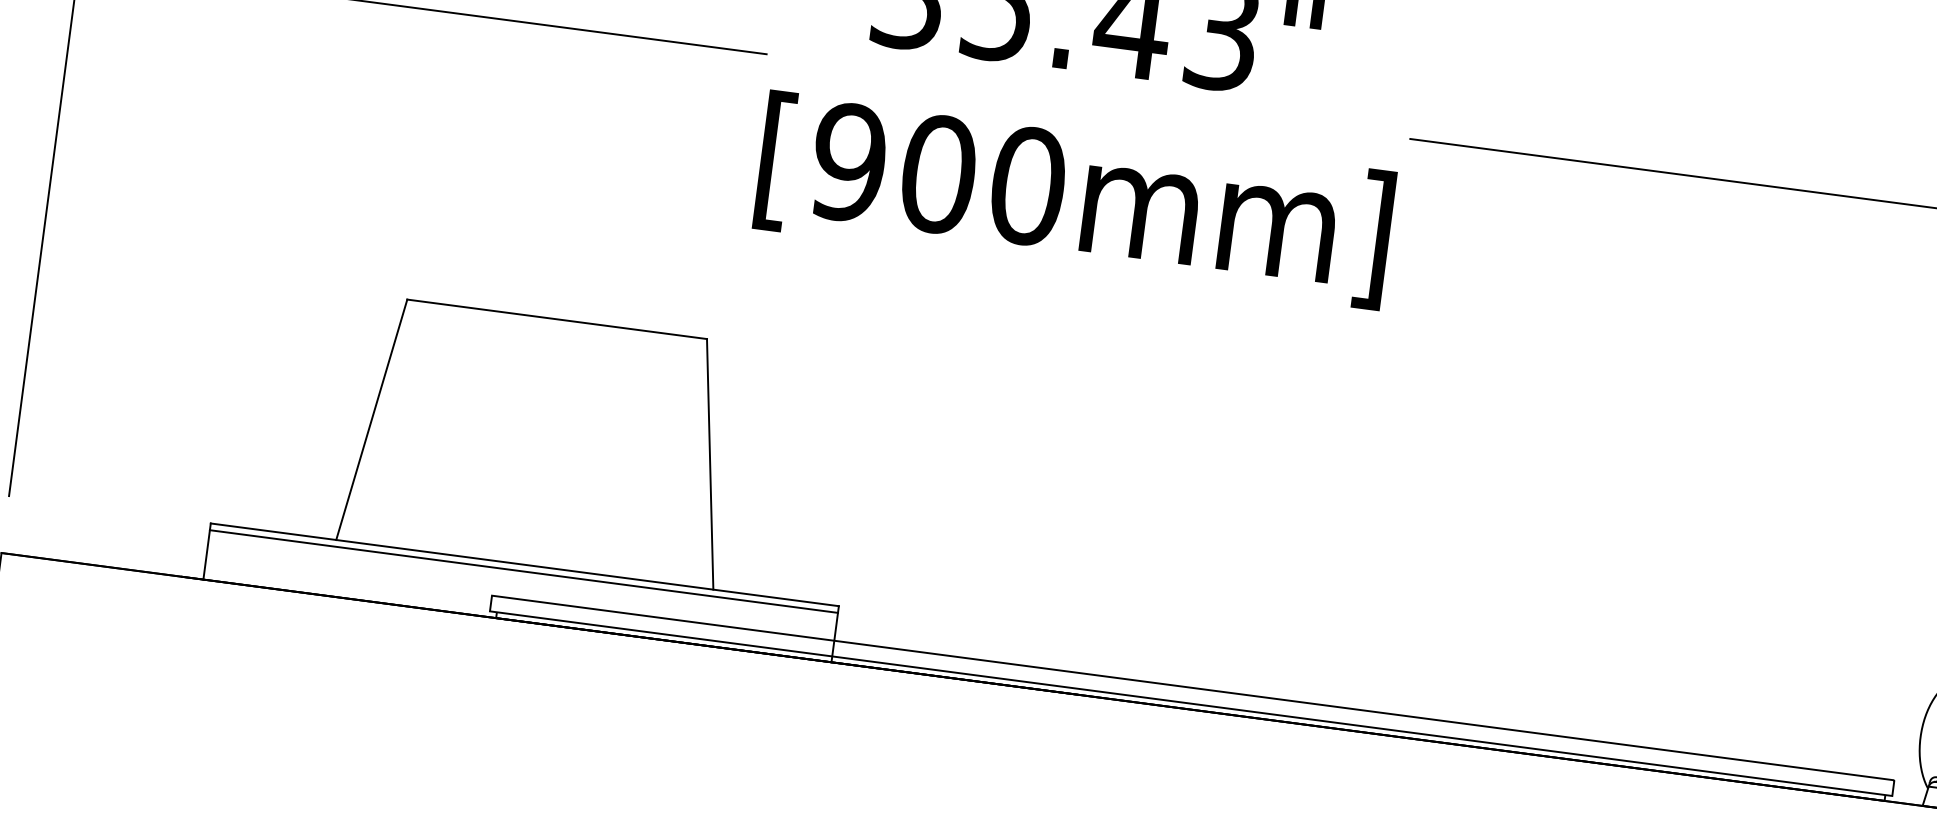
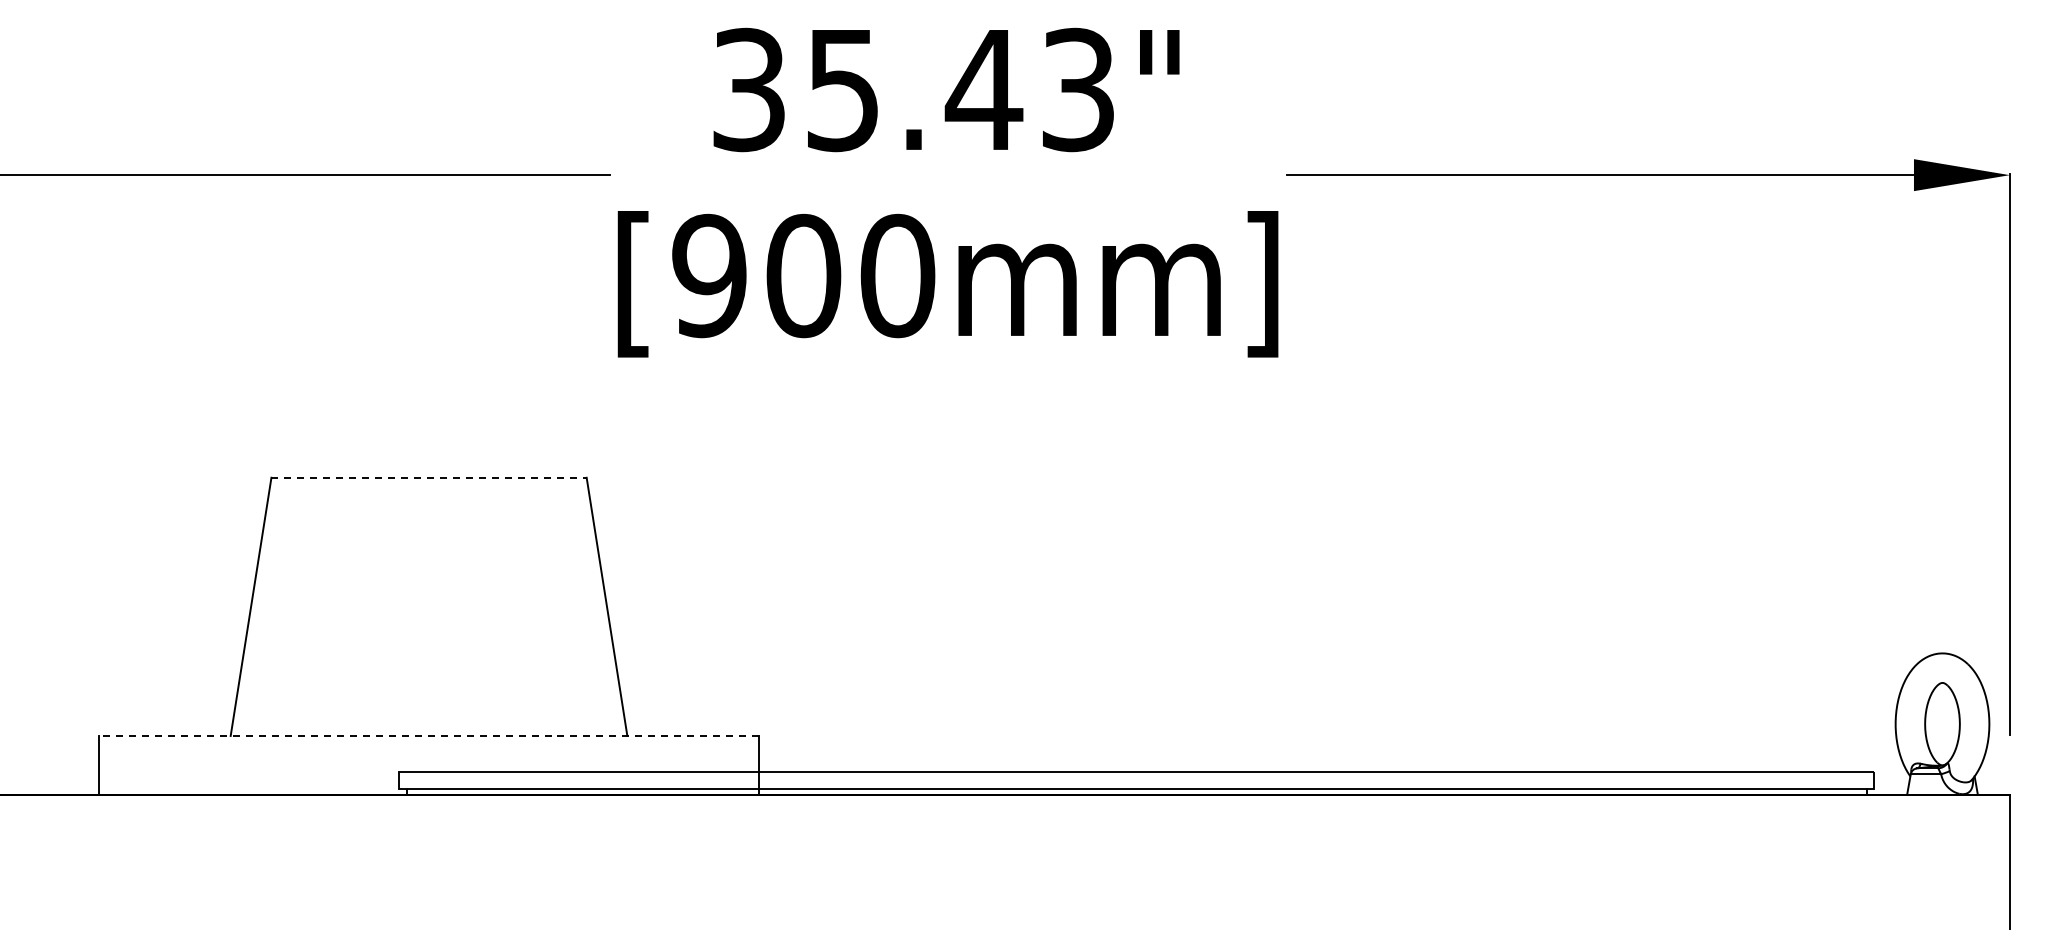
line: (557, 319) -> (429, 477), solid -> dashed
line: (524, 564) -> (428, 735), solid -> dashed
line: (523, 571) -> (428, 743), removed

